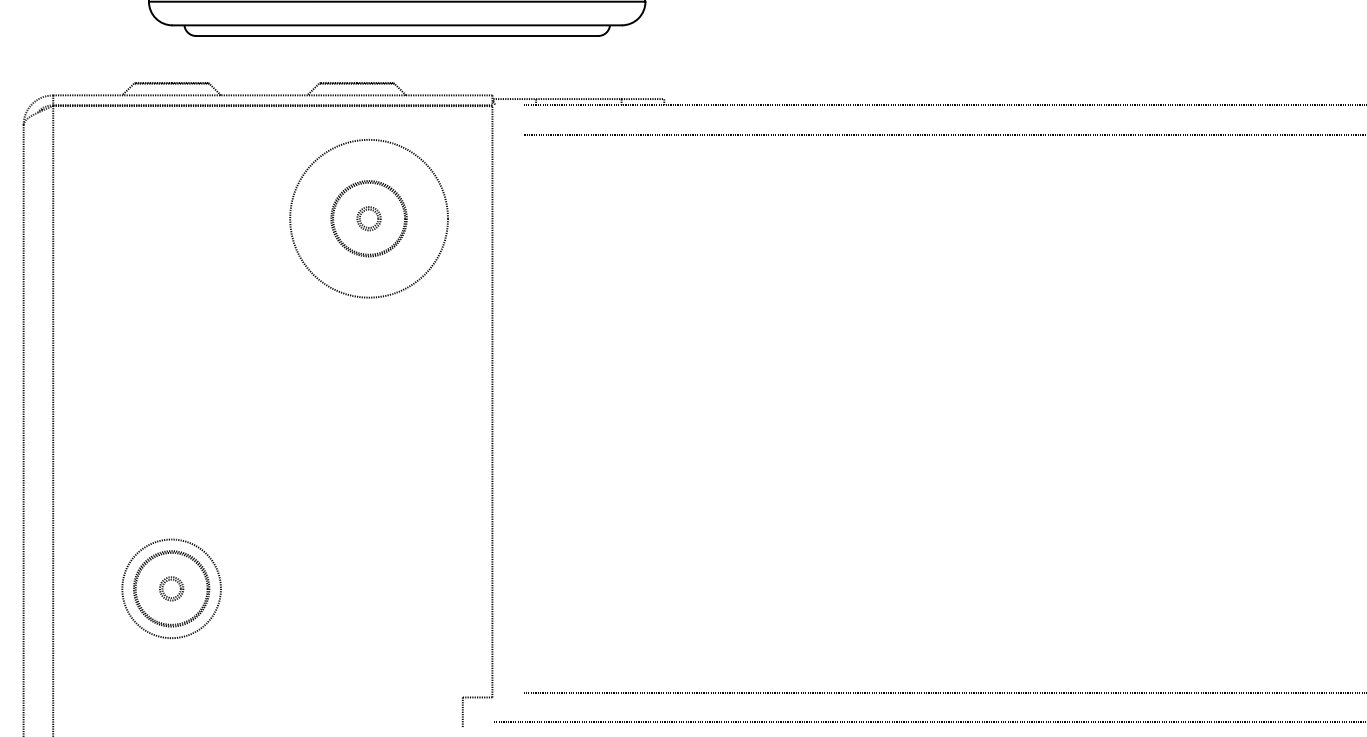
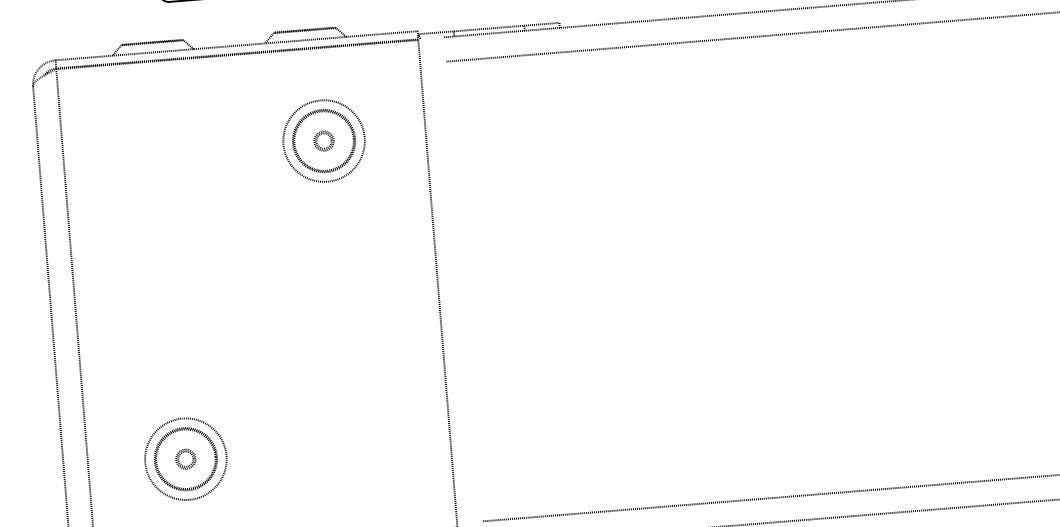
circle: (368, 218) -> (323, 140), size x0.62

